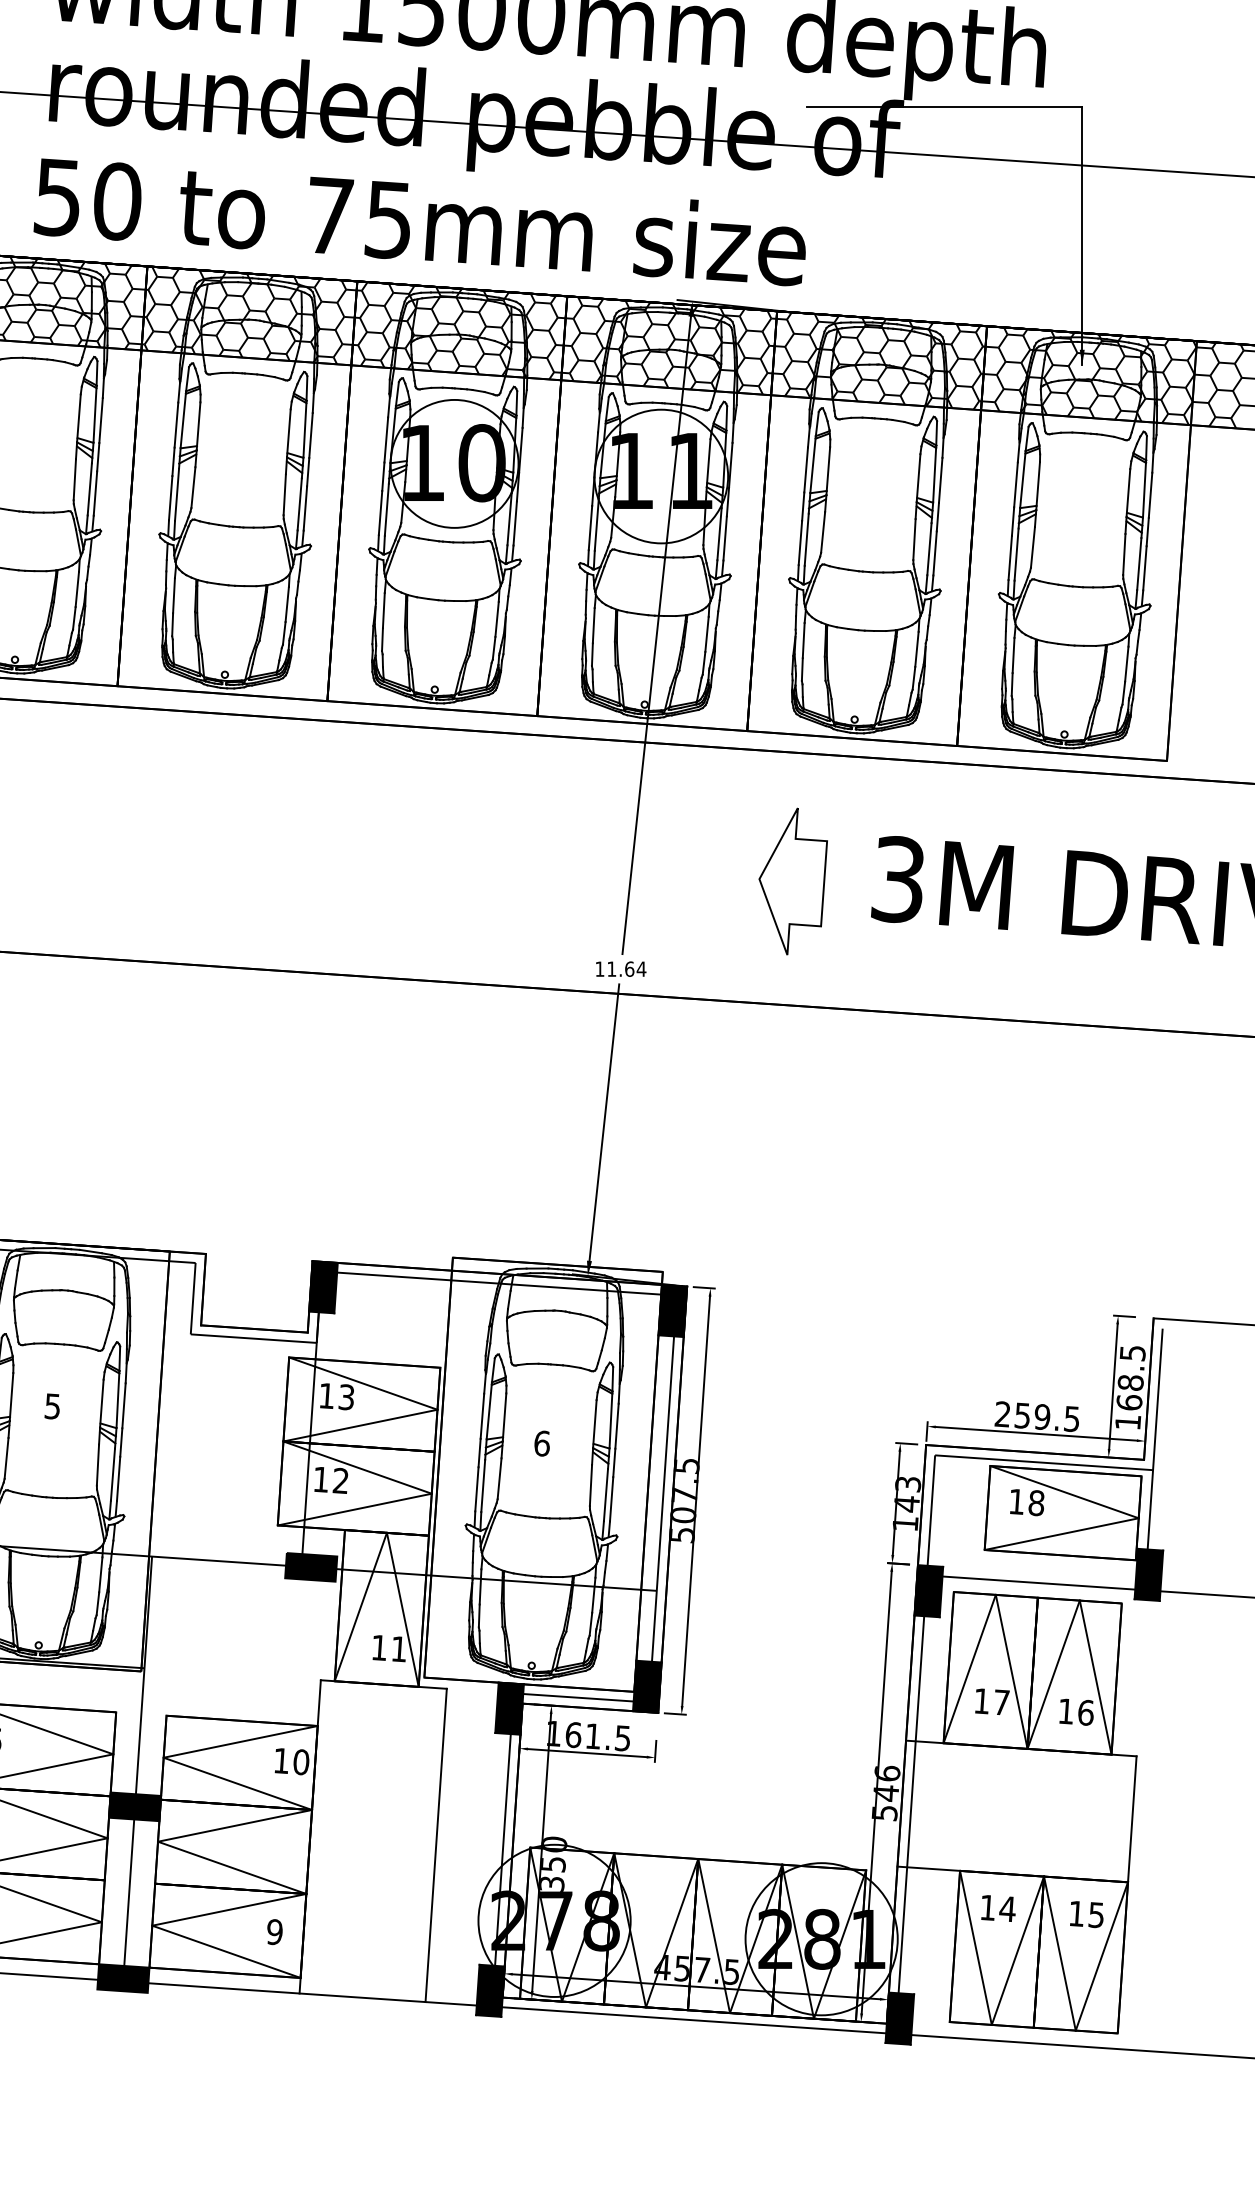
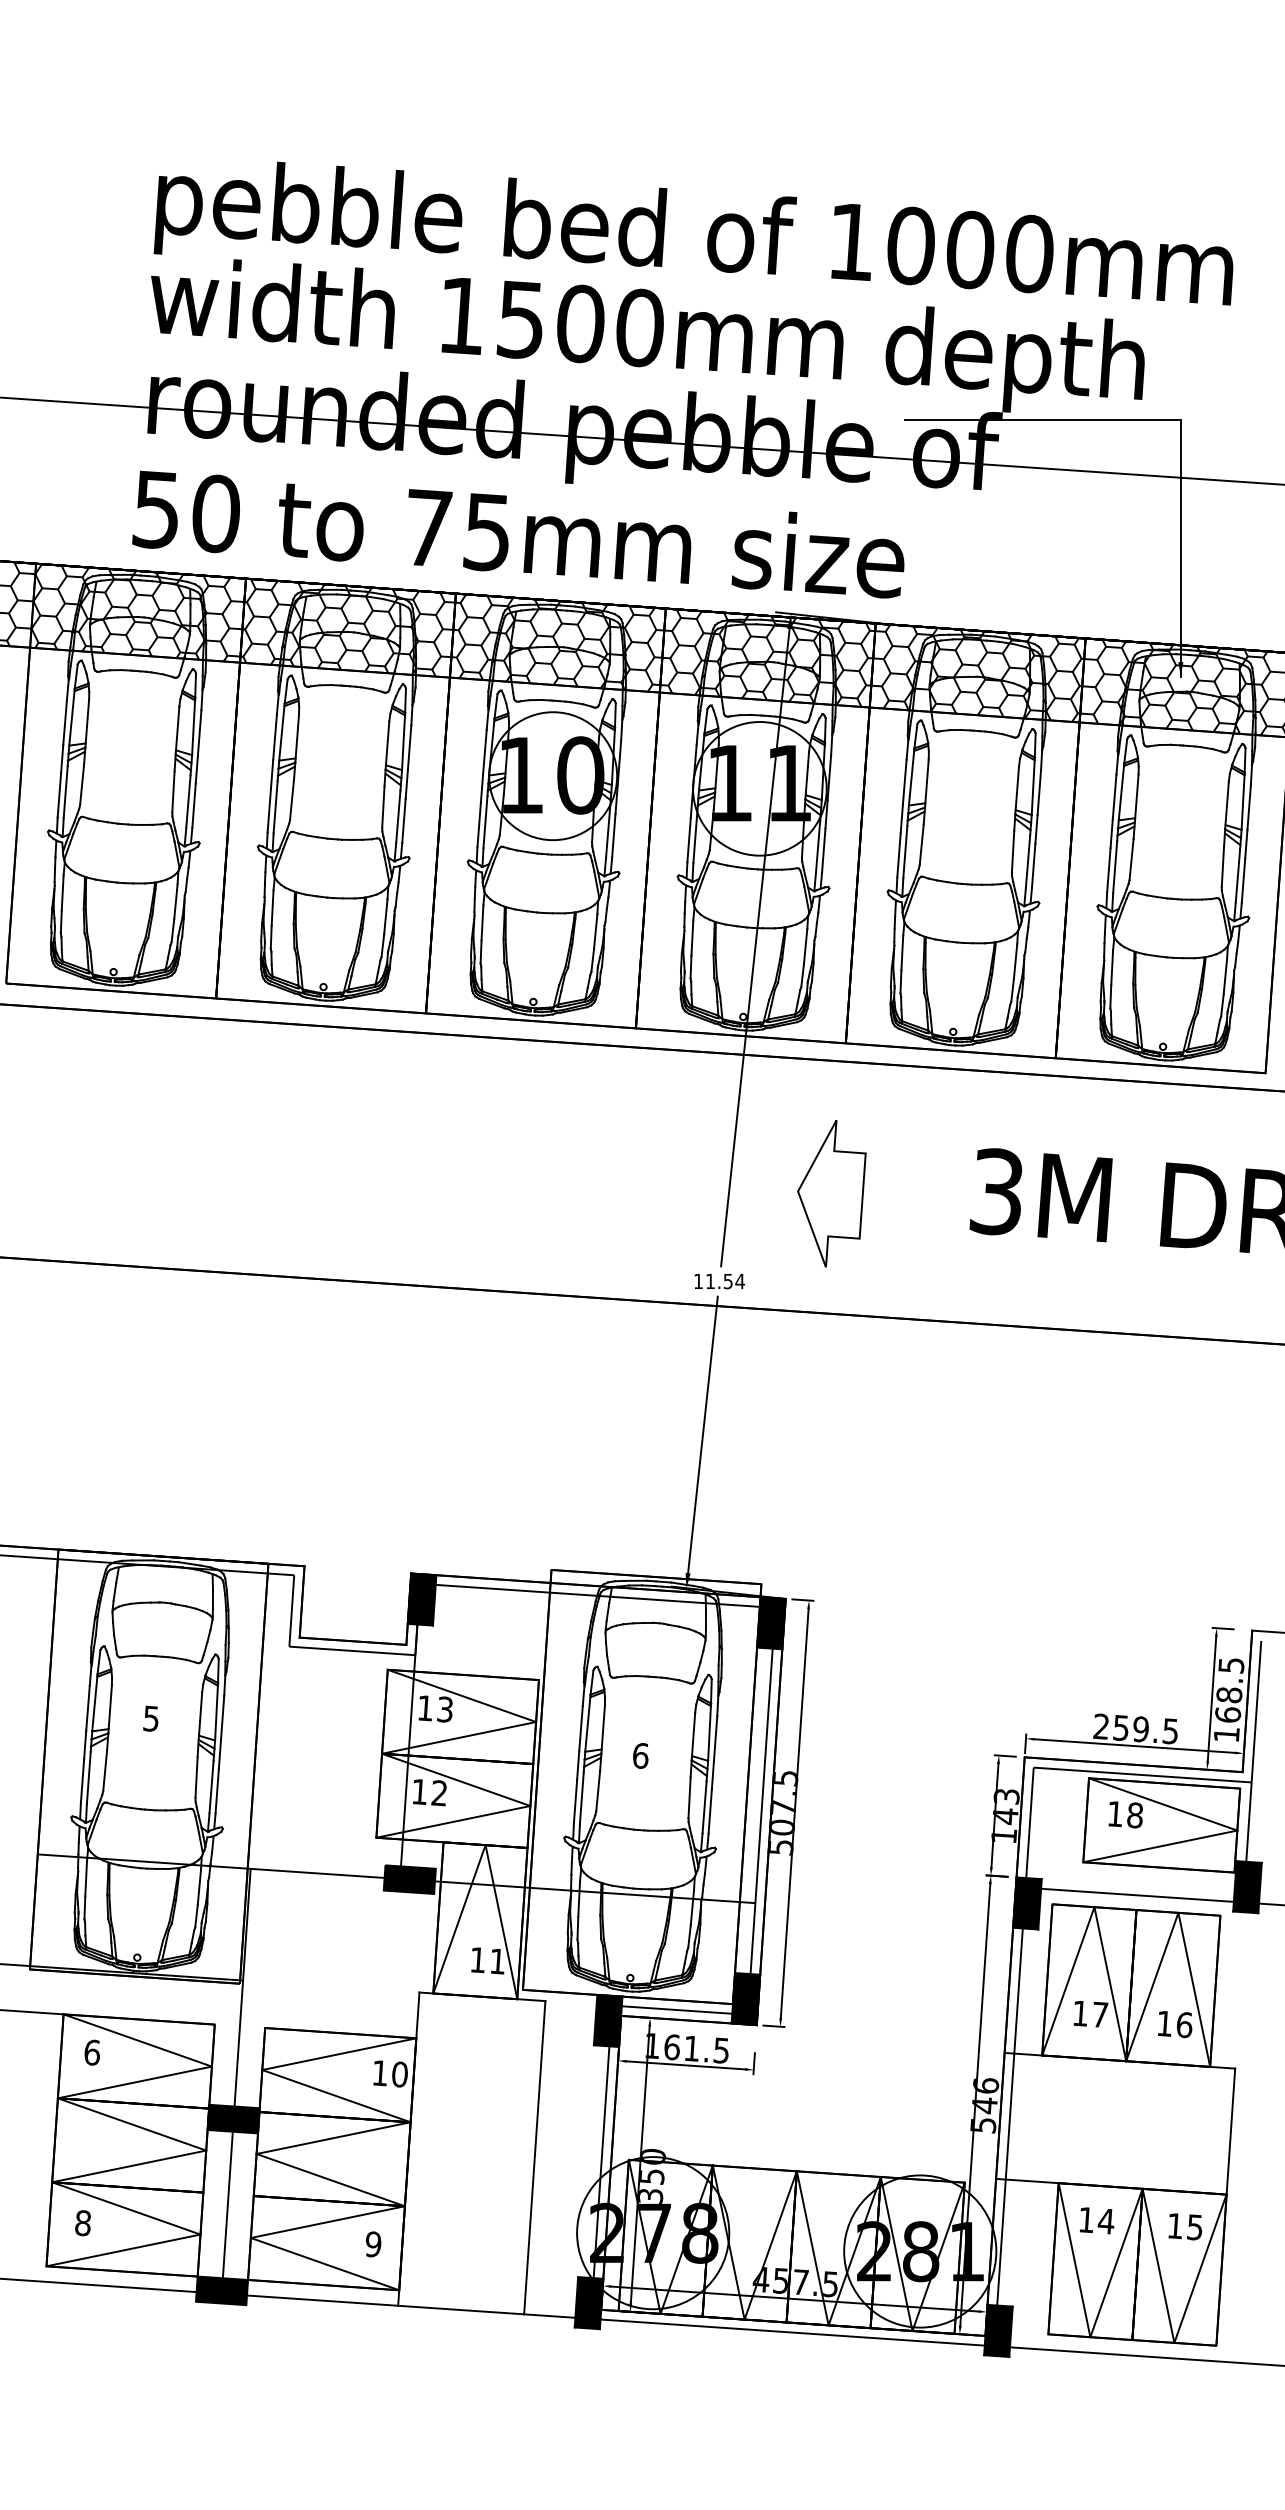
part: (792, 881) -> (831, 1193), moved
text: (628, 969) -> (727, 1281), 11.64 -> 11.54

